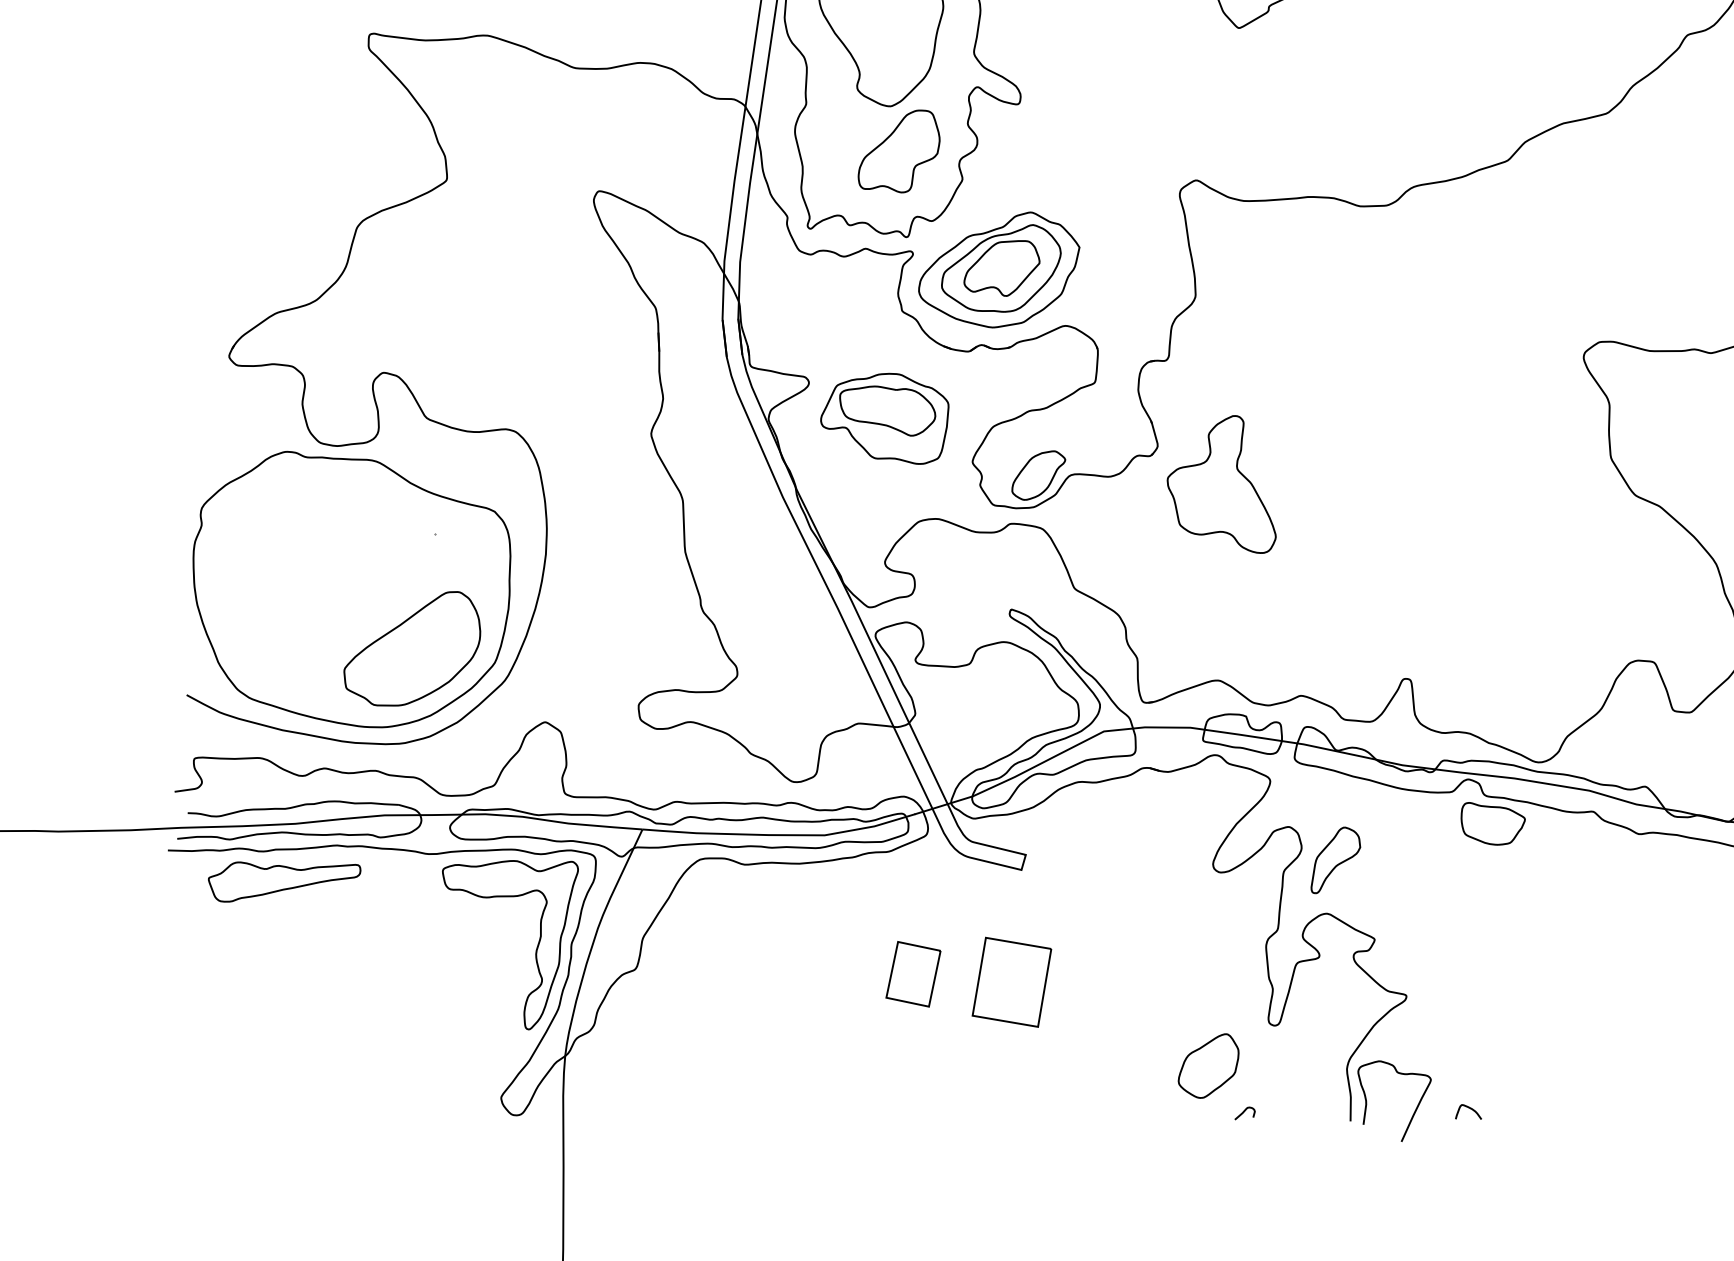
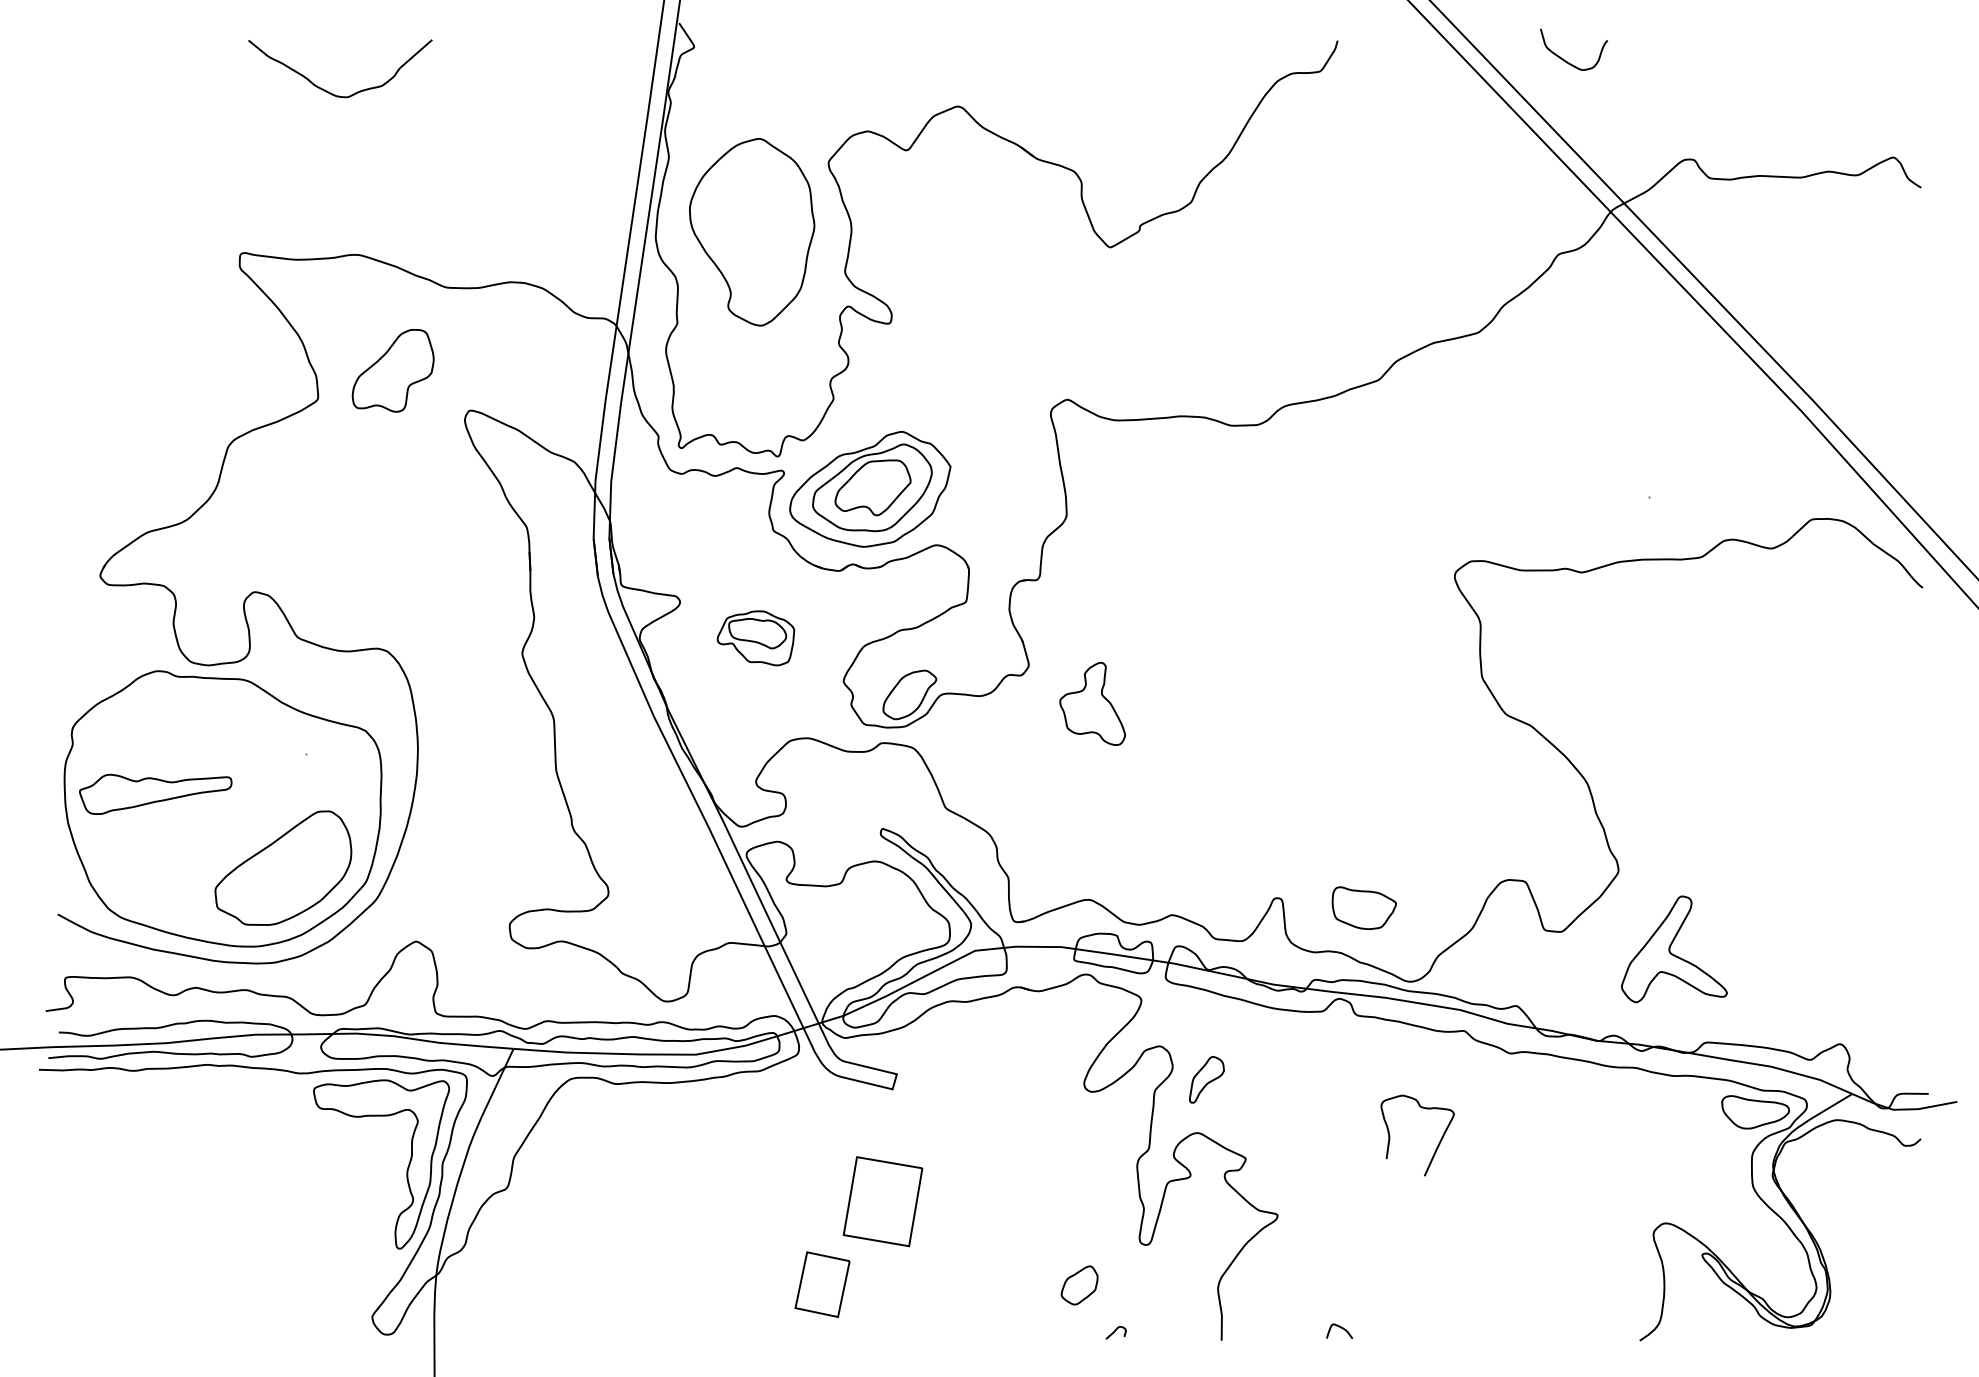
part: (898, 151) -> (392, 370), moved
part: (884, 419) -> (755, 638), size x0.6
part: (1221, 484) -> (1092, 703), size x0.6
part: (1492, 824) -> (1363, 908), moved
part: (1335, 860) -> (1206, 1079), size x0.7
part: (284, 881) -> (155, 793), moved
part: (913, 974) -> (822, 1284), moved
part: (1208, 1066) -> (1079, 1285), size x0.6
curve: (1414, 1111) -> (1437, 1145), moved

